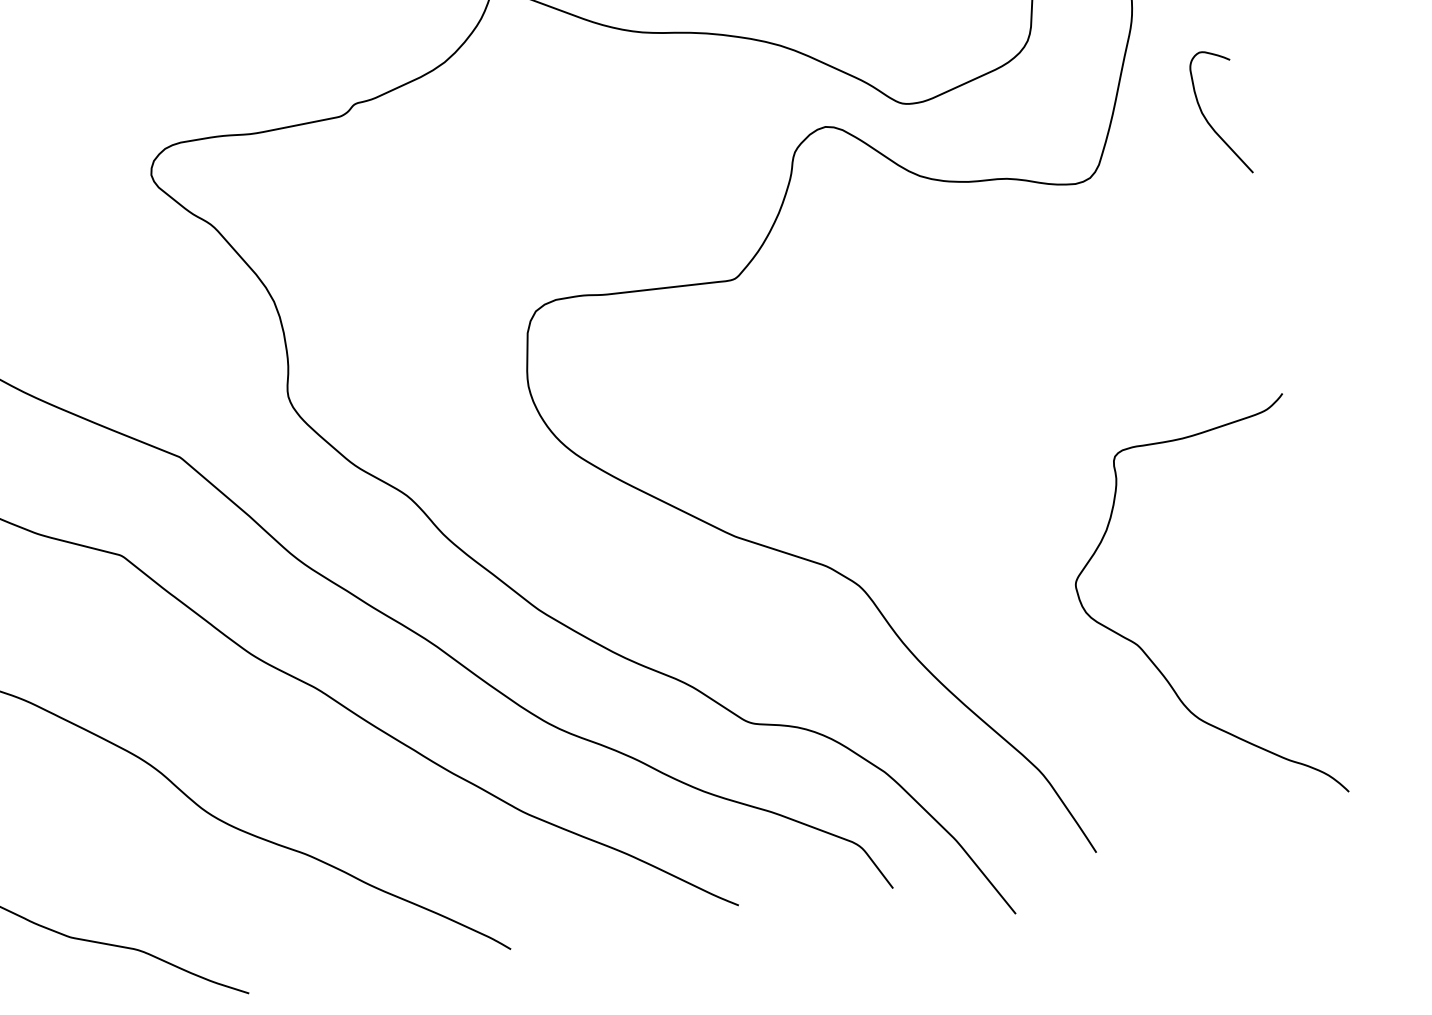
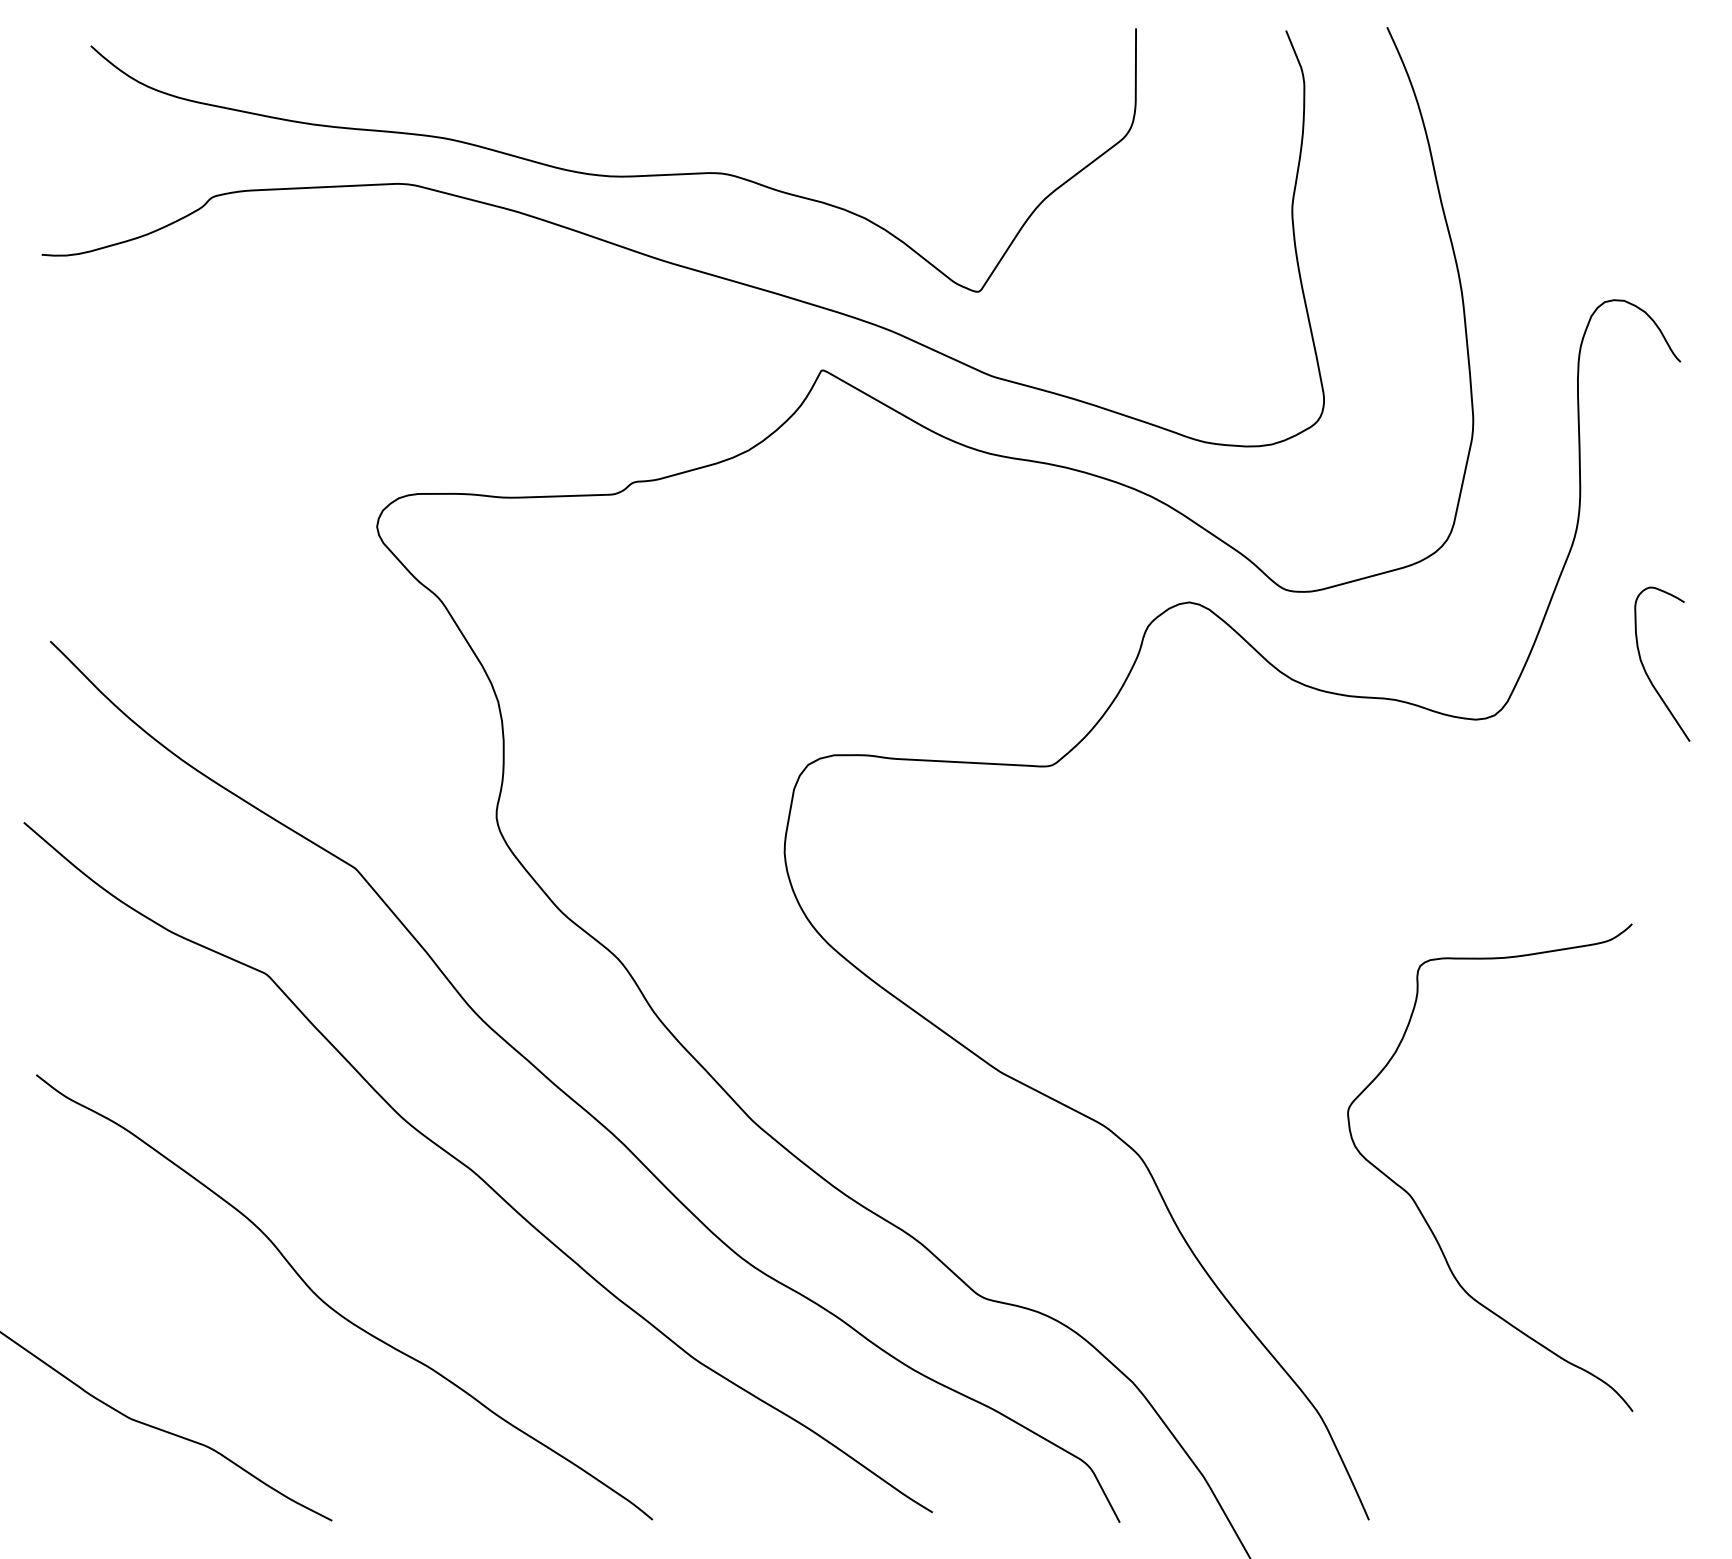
curve: (1148, 655) -> (1420, 1209), moved

